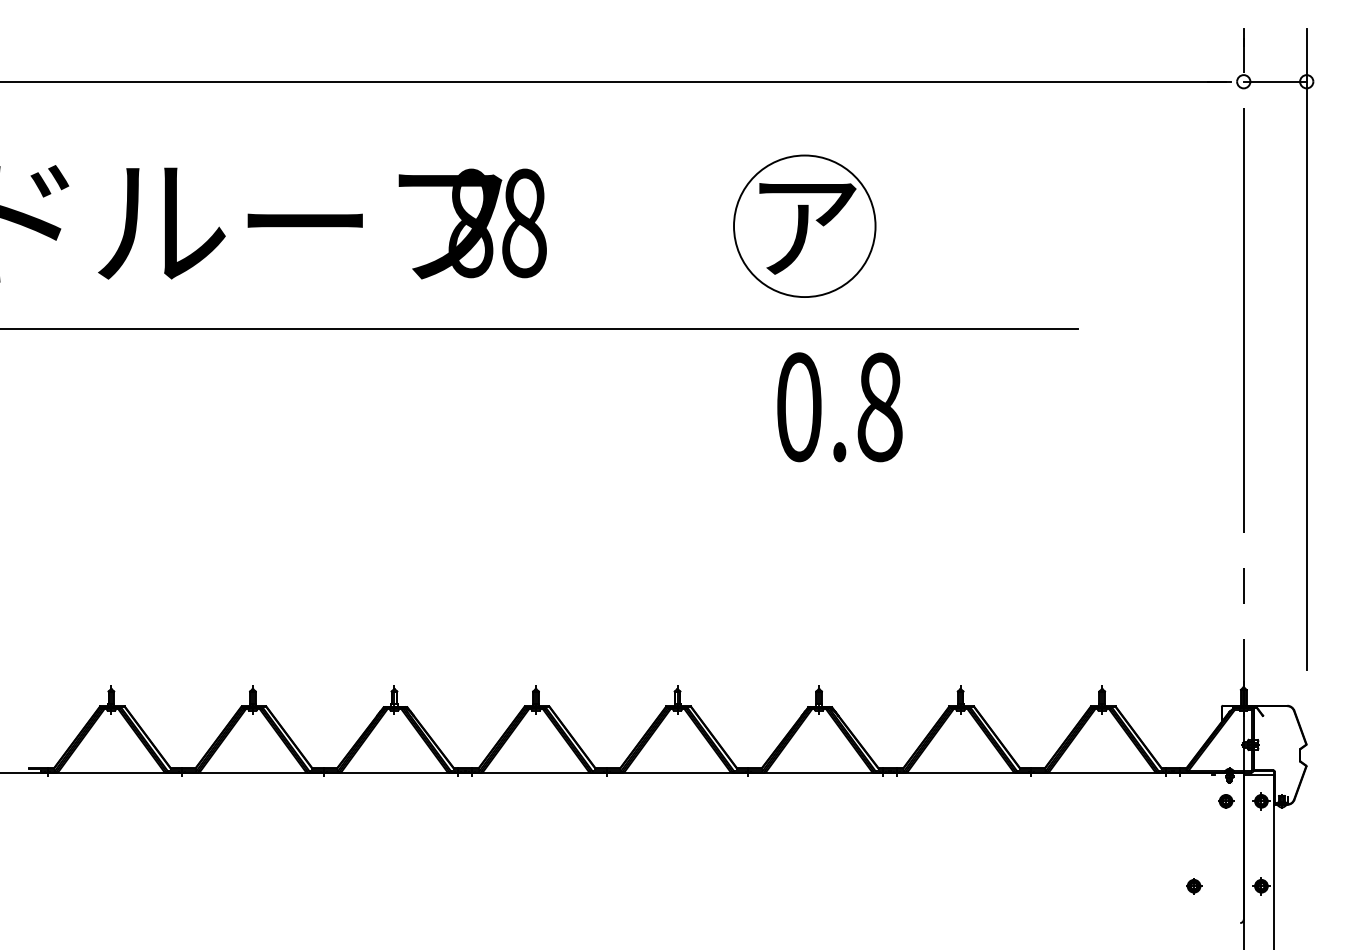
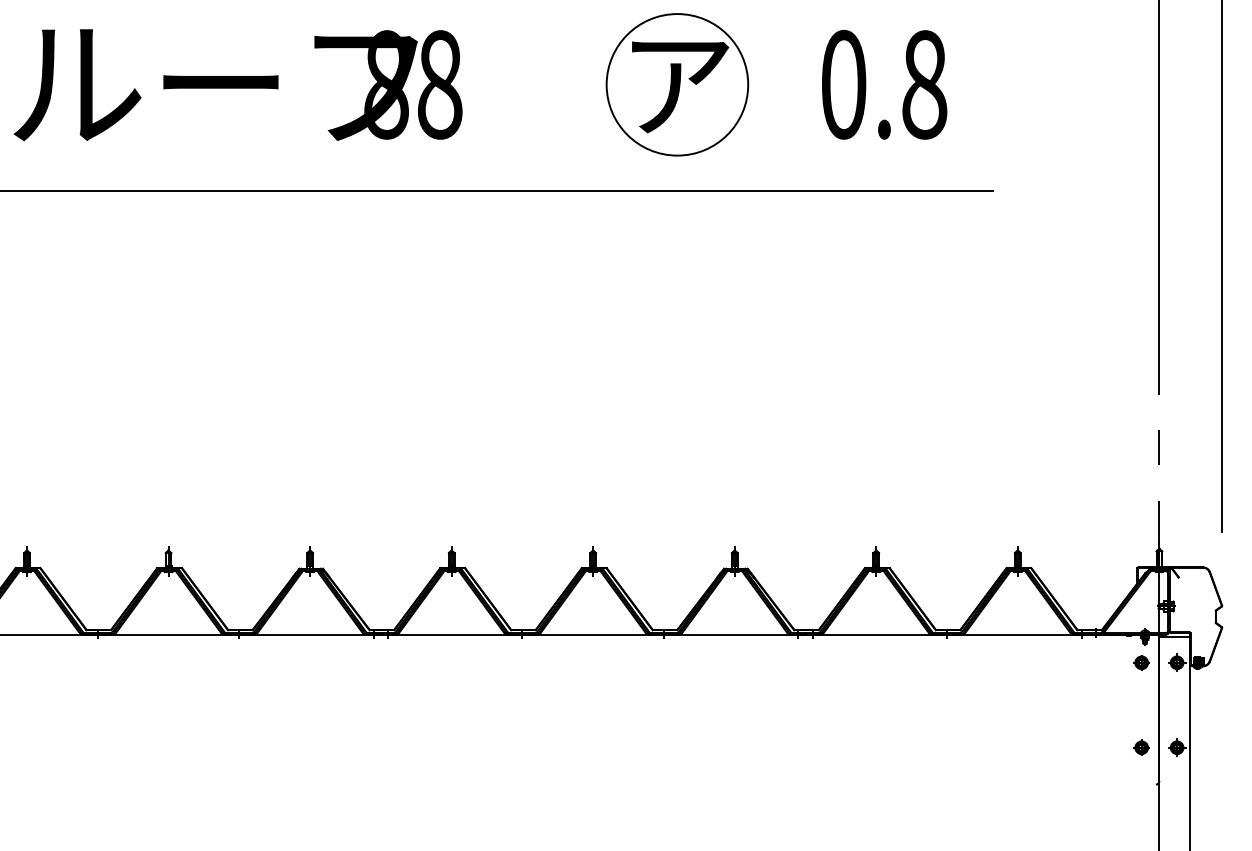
part: (804, 225) -> (677, 84), moved
text: (839, 407) -> (884, 85), moved
part: (1194, 886) -> (1142, 748), moved

